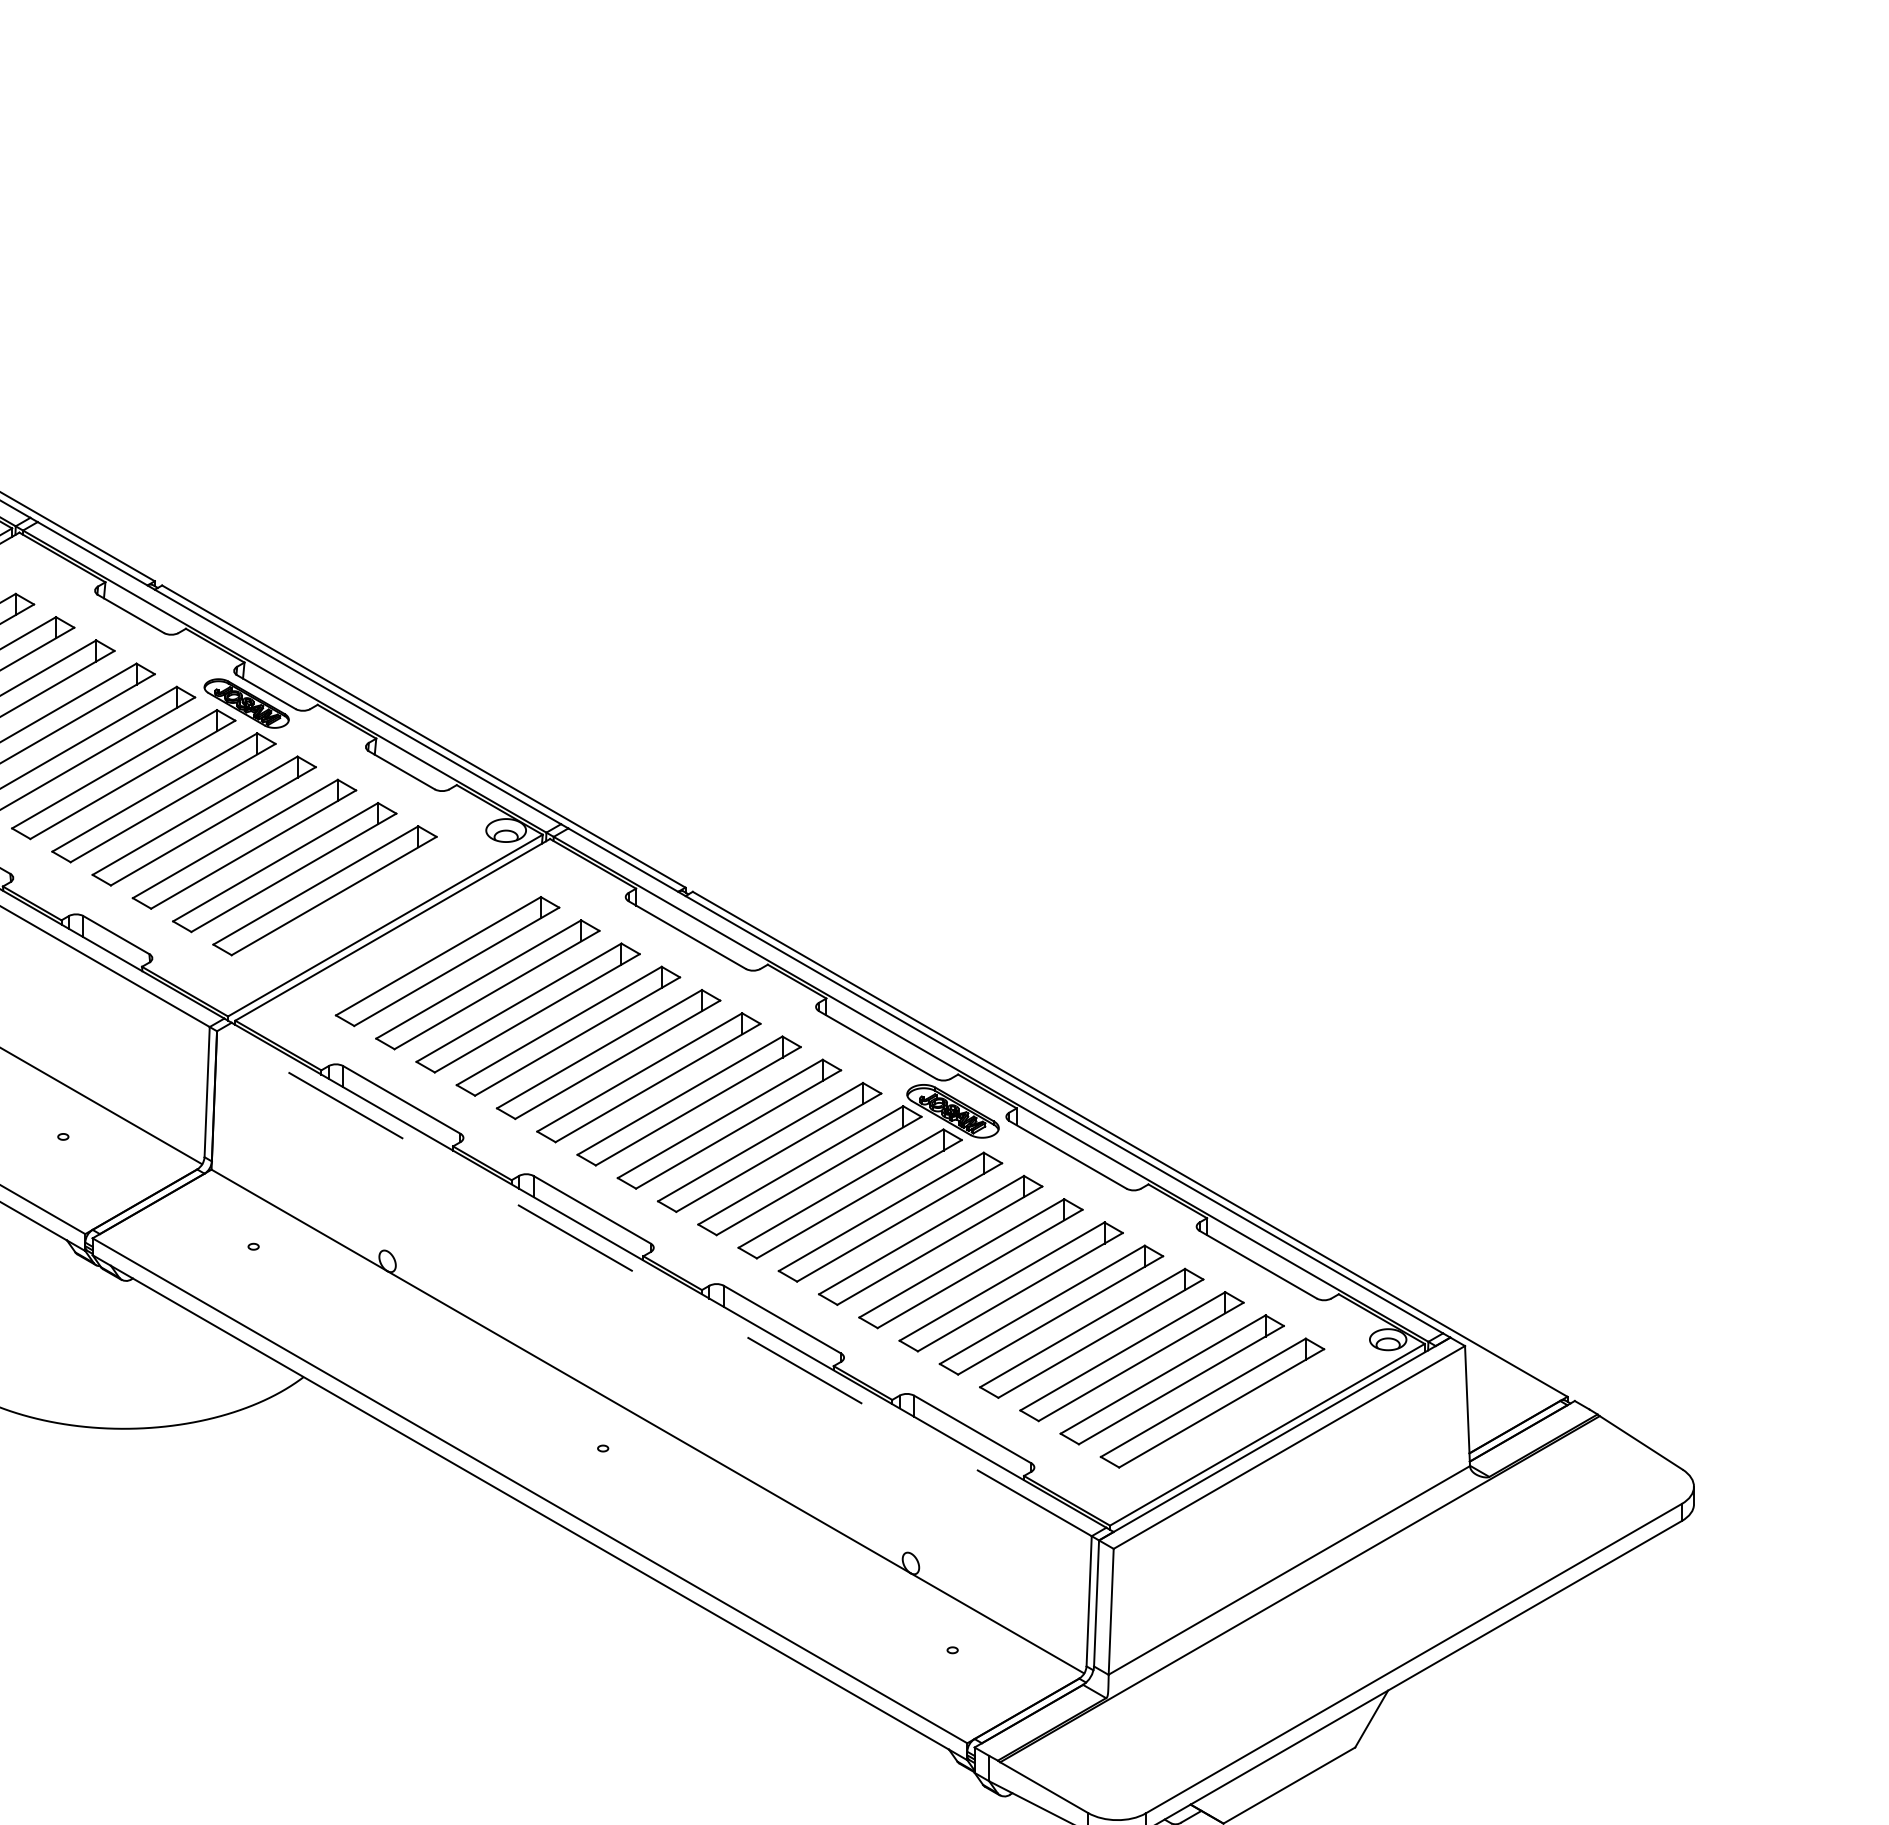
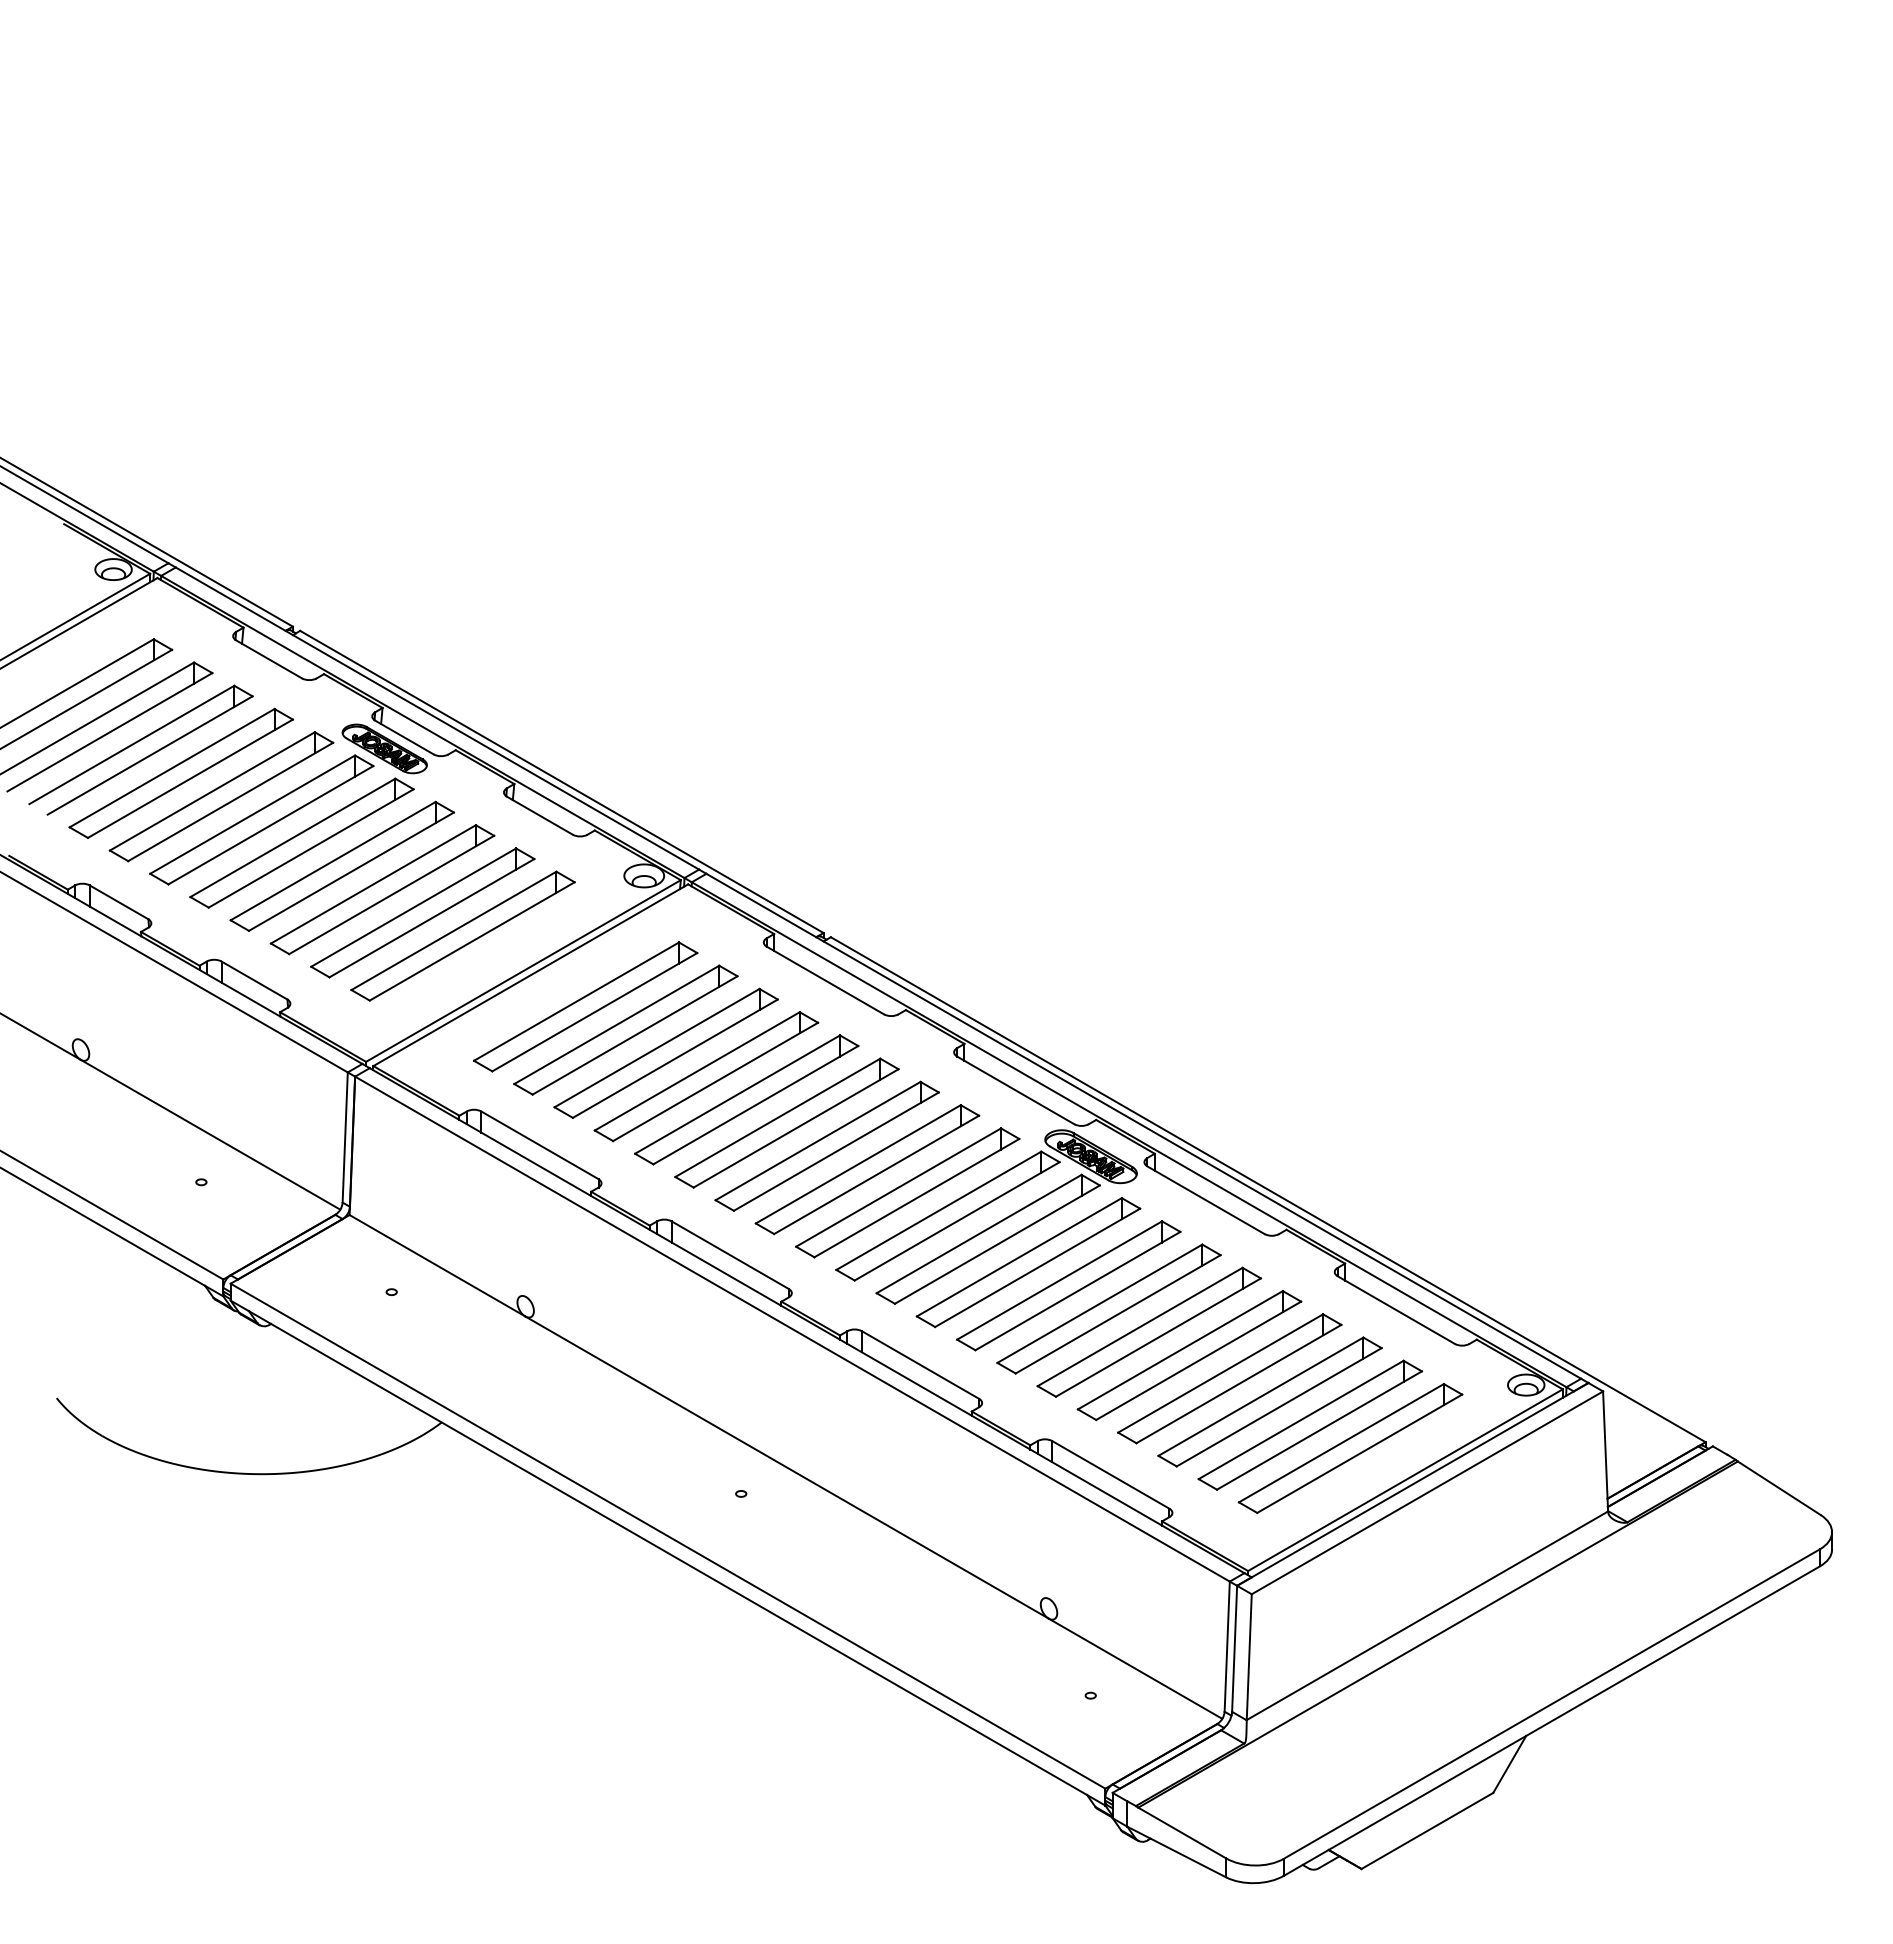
line: (654, 1284) -> (792, 1329), dashed -> solid

